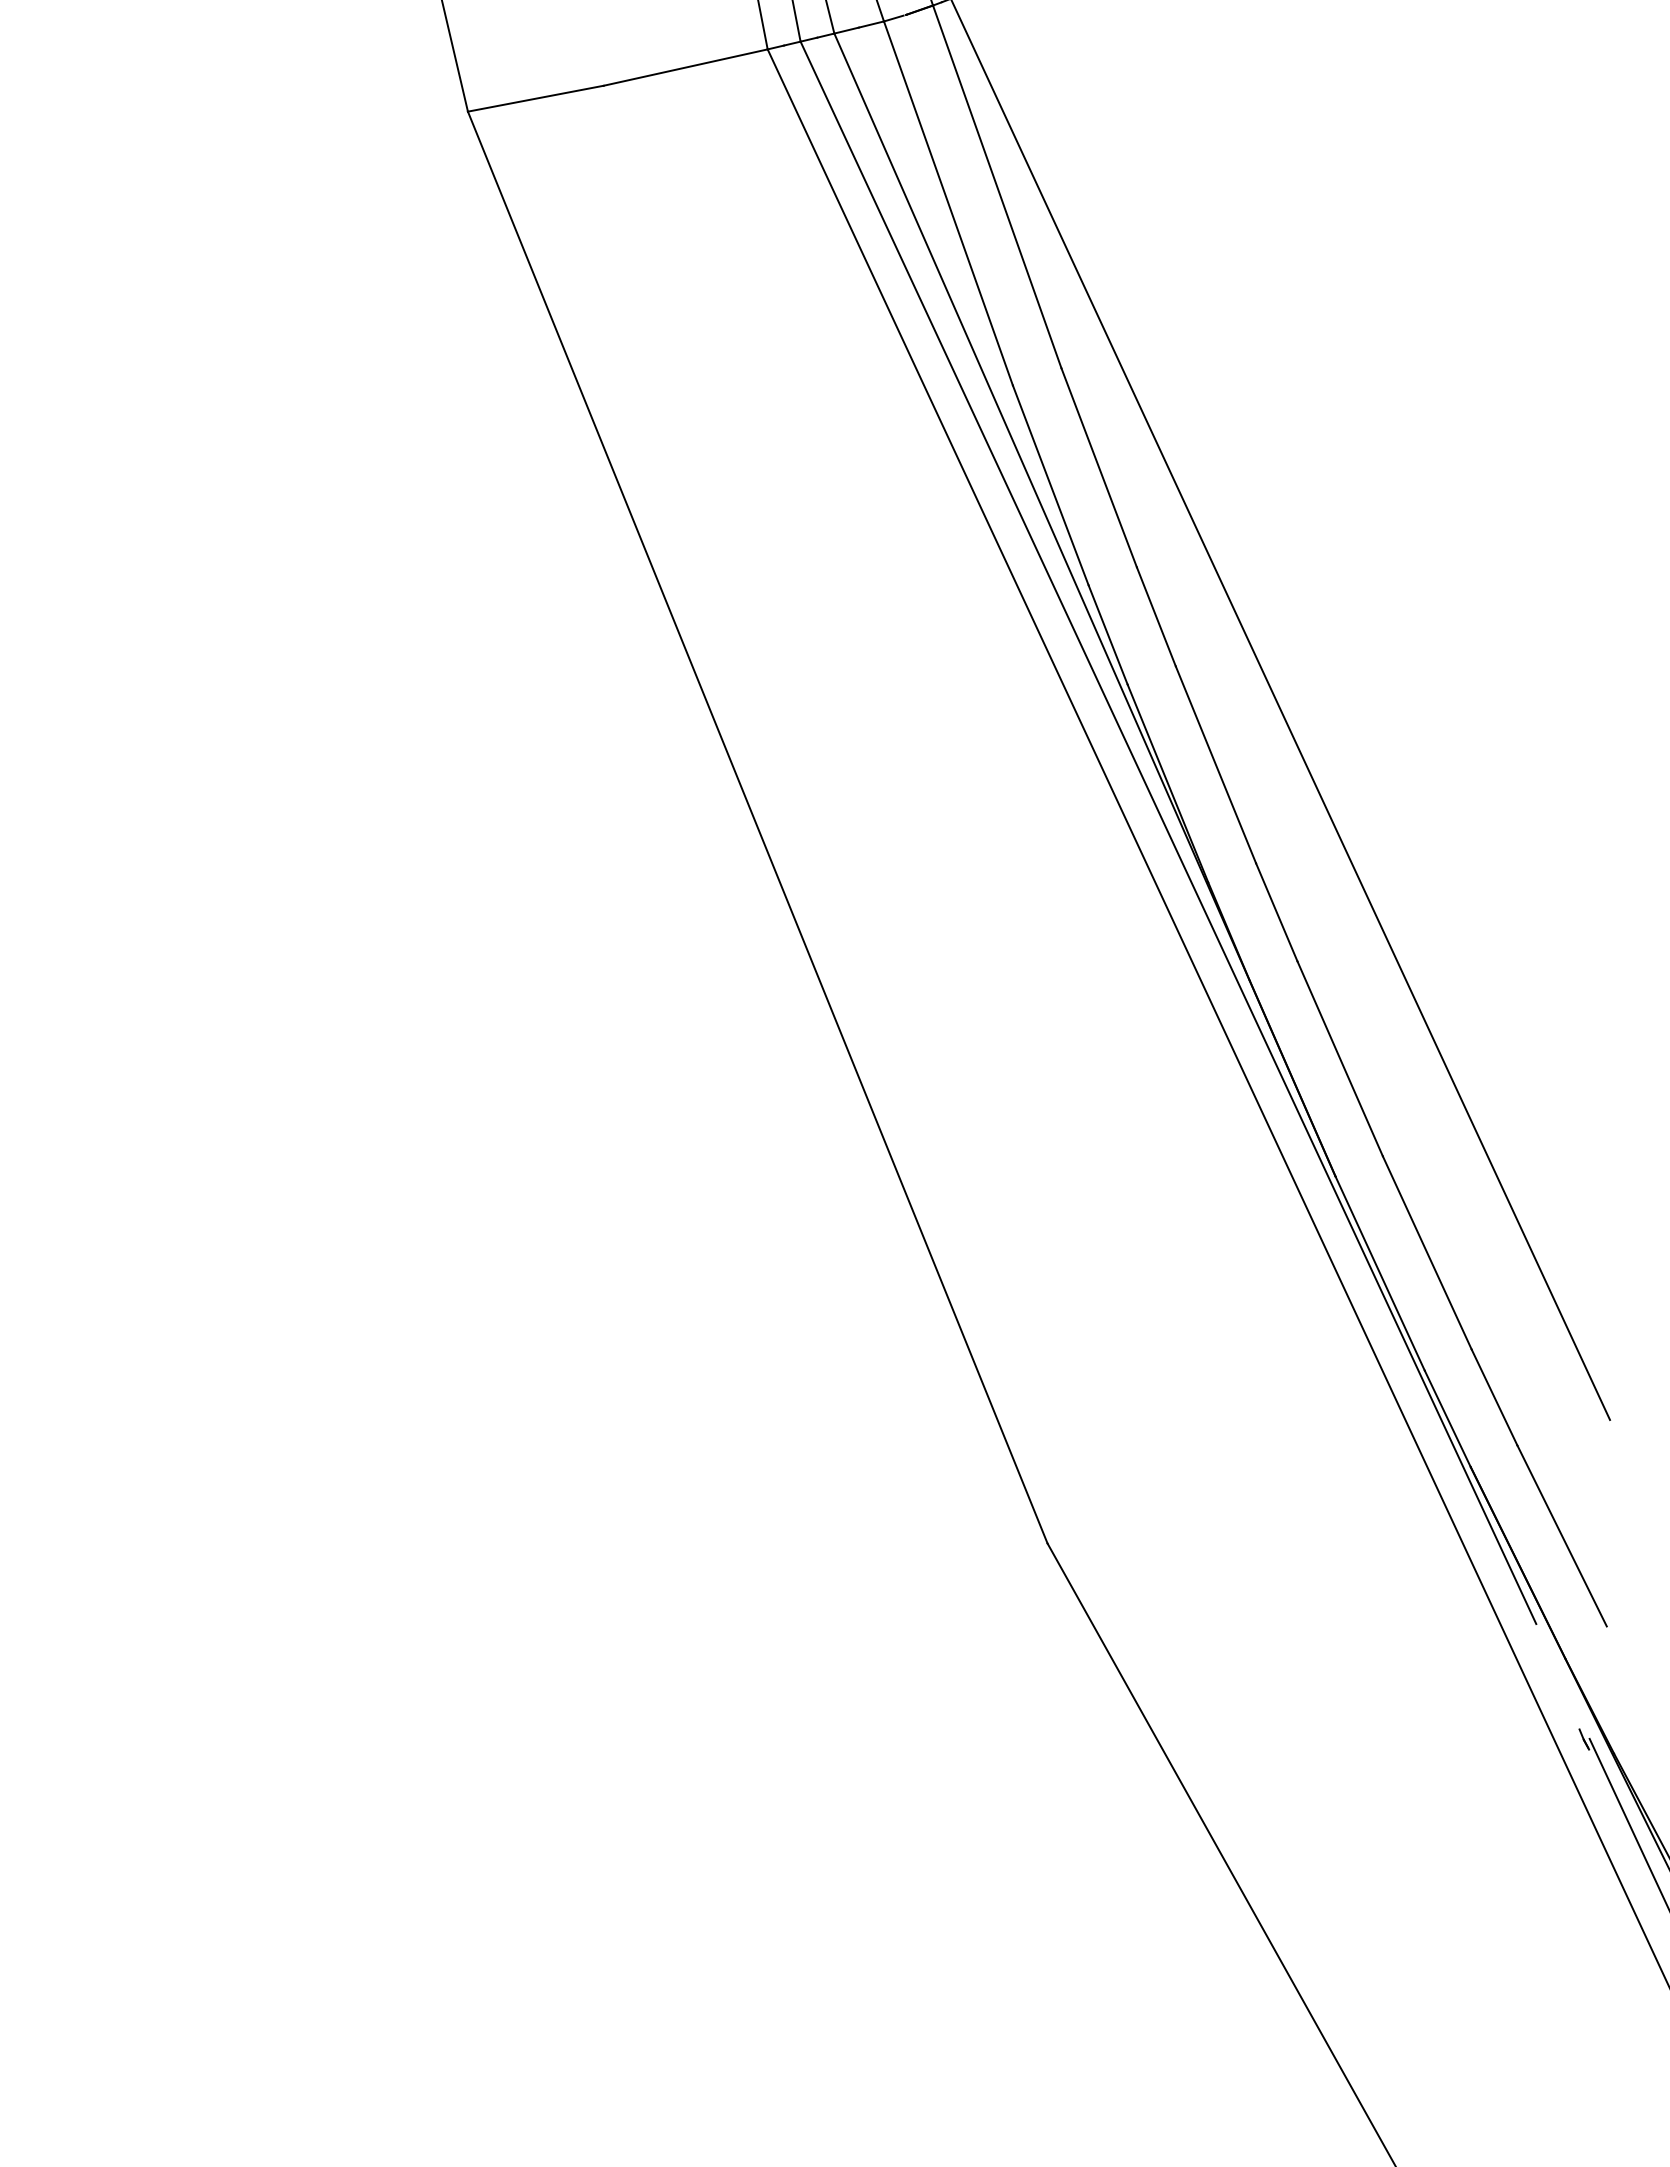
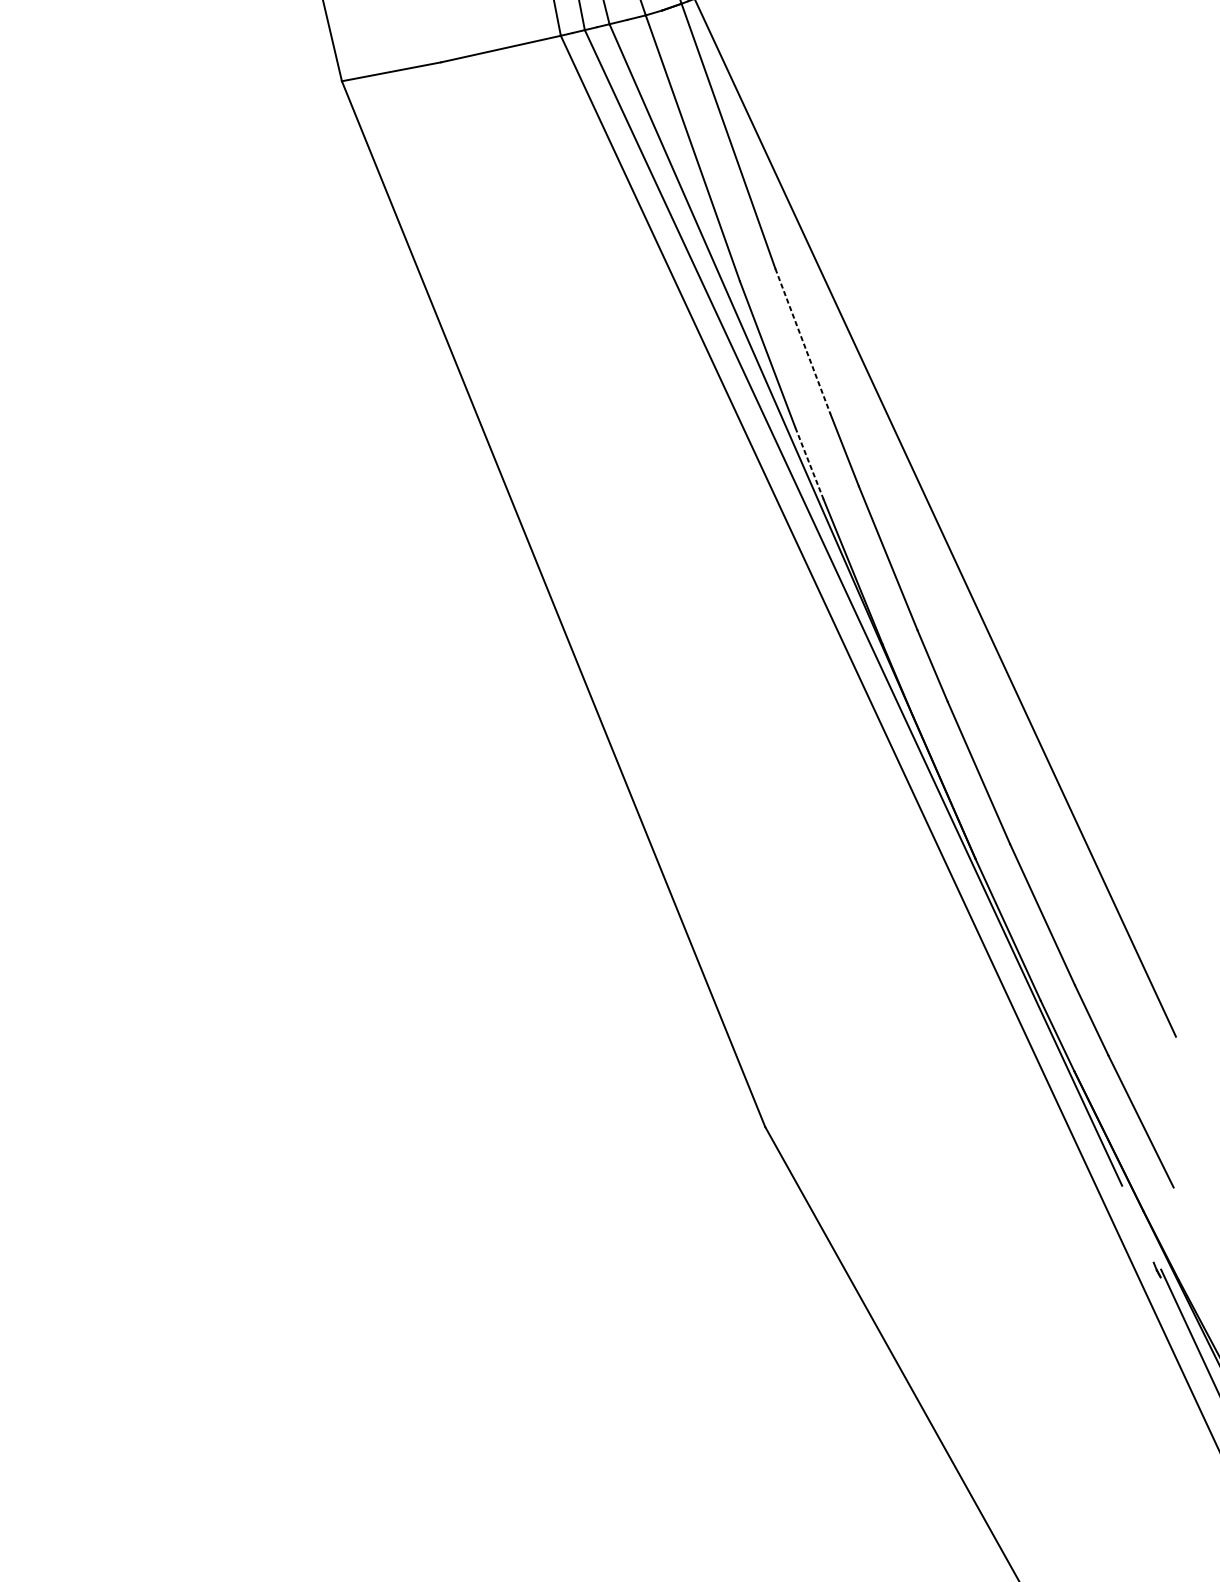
line: (1099, 468) -> (803, 341), solid -> dashed
line: (1107, 634) -> (809, 463), solid -> dashed

